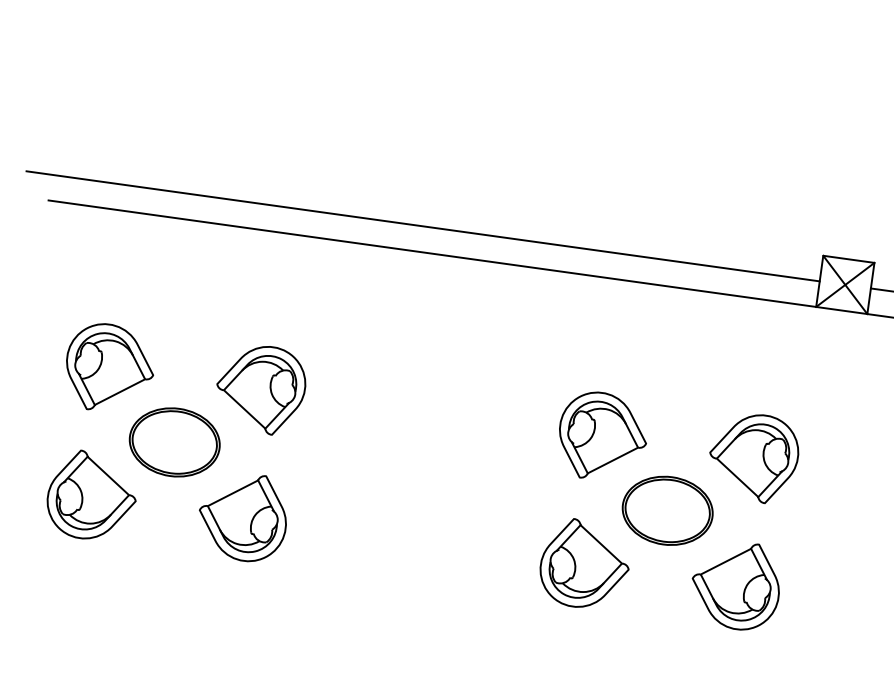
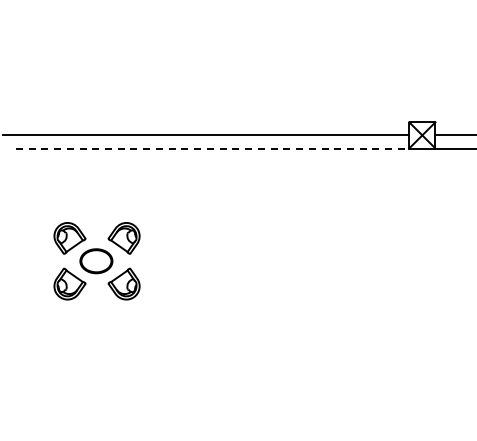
line: (432, 253) -> (212, 148), solid -> dashed
part: (175, 440) -> (96, 260), size x0.7
part: (669, 509) -> (349, 260), removed

